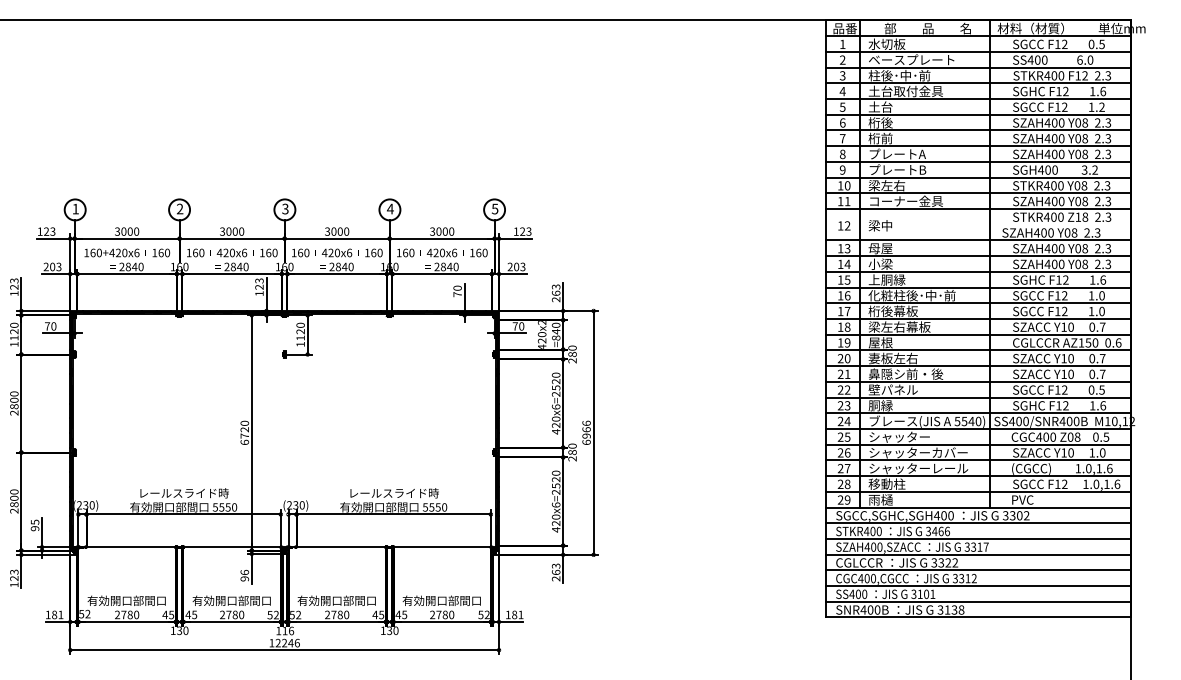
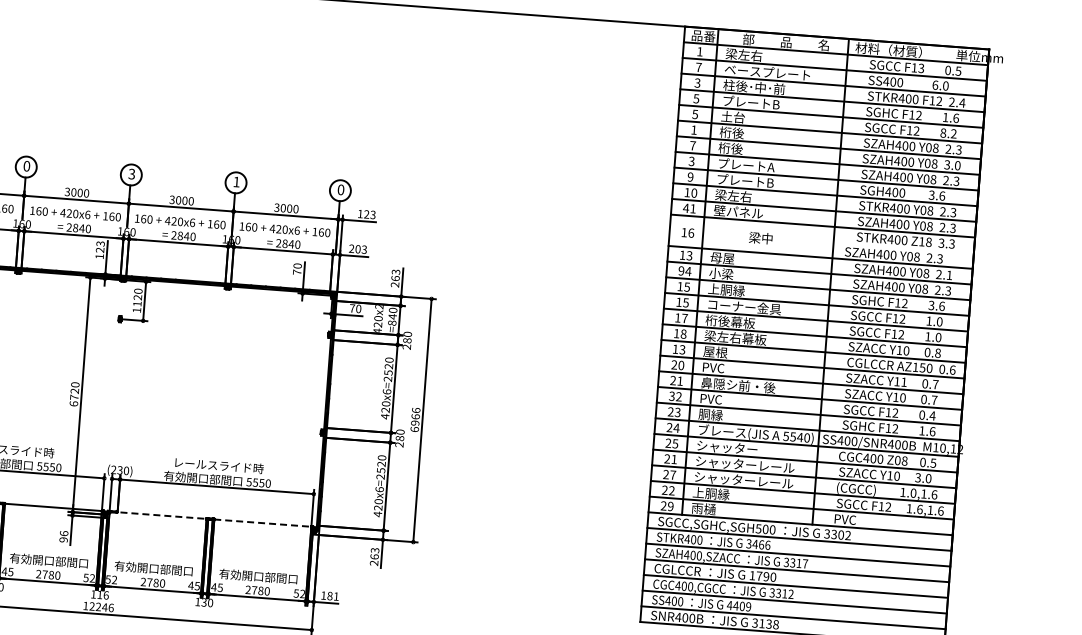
text: (886, 43) -> (743, 54), 水切板 -> 梁左右
text: (1064, 44) -> (921, 68), F12 -> F13
text: (842, 59) -> (698, 66), 2 -> 7
text: (1108, 75) -> (962, 102), 2.3 -> 2.4
text: (842, 91) -> (696, 98), 4 -> 5
text: (905, 91) -> (759, 103), 土台取付金具 -> プレートB
text: (1091, 106) -> (943, 132), 1.2 -> 8.2
text: (842, 122) -> (693, 129), 6 -> 1
text: (886, 138) -> (736, 148), 桁前 -> 桁後
text: (1103, 138) -> (952, 165), 2.3 -> 3.0
text: (842, 154) -> (691, 161), 8 -> 3
text: (1095, 169) -> (942, 195), 3.2 -> 3.6
text: (905, 200) -> (750, 212), コーナー金具 -> 壁パネル
text: (840, 201) -> (685, 208), 11 -> 41
text: (390, 208) -> (236, 181), 4 -> 1
text: (494, 208) -> (340, 189), 5 -> 0
text: (179, 209) -> (26, 166), 2 -> 0
text: (1097, 217) -> (941, 243), 2.3 -> 3.3
text: (847, 225) -> (691, 232), 12 -> 16
text: (879, 225) -> (759, 237), moved
text: (1108, 248) -> (949, 275), 2.3 -> 2.1
text: (840, 264) -> (681, 271), 14 -> 94
text: (1092, 279) -> (931, 304), 1.6 -> 3.6
text: (847, 295) -> (685, 302), 16 -> 15
text: (911, 295) -> (749, 307), 化粧柱後･中･前 -> コーナー金具
text: (1102, 326) -> (937, 352), 0.7 -> 0.8
text: (847, 342) -> (682, 349), 19 -> 13
text: (892, 358) -> (726, 368), 妻板左右 -> PVC
text: (1070, 358) -> (903, 382), Y10 -> Y11
text: (892, 389) -> (723, 399), 壁パネル -> PVC
text: (1102, 389) -> (933, 415), 0.5 -> 0.4
text: (840, 390) -> (671, 396), 22 -> 32
text: (847, 452) -> (674, 459), 26 -> 21
text: (950, 452) -> (776, 466), シャッターカバー -> シャッターレール
text: (1091, 452) -> (917, 477), 1.0 -> 3.0
text: (886, 483) -> (710, 492), 移動柱 -> 上胴縁
text: (1096, 483) -> (920, 508), 1.0,1.6 -> 1.6,1.6
text: (847, 484) -> (671, 490), 28 -> 22
text: (936, 515) -> (758, 528), SGCC,SGHC,SGH400 -> SGCC,SGHC,SGH500
line: (337, 547) -> (158, 515), solid -> dashed
line: (442, 547) -> (263, 523), solid -> dashed
text: (944, 562) -> (762, 576), 3322 -> 1790
text: (923, 594) -> (739, 606), 3101 -> 4409

